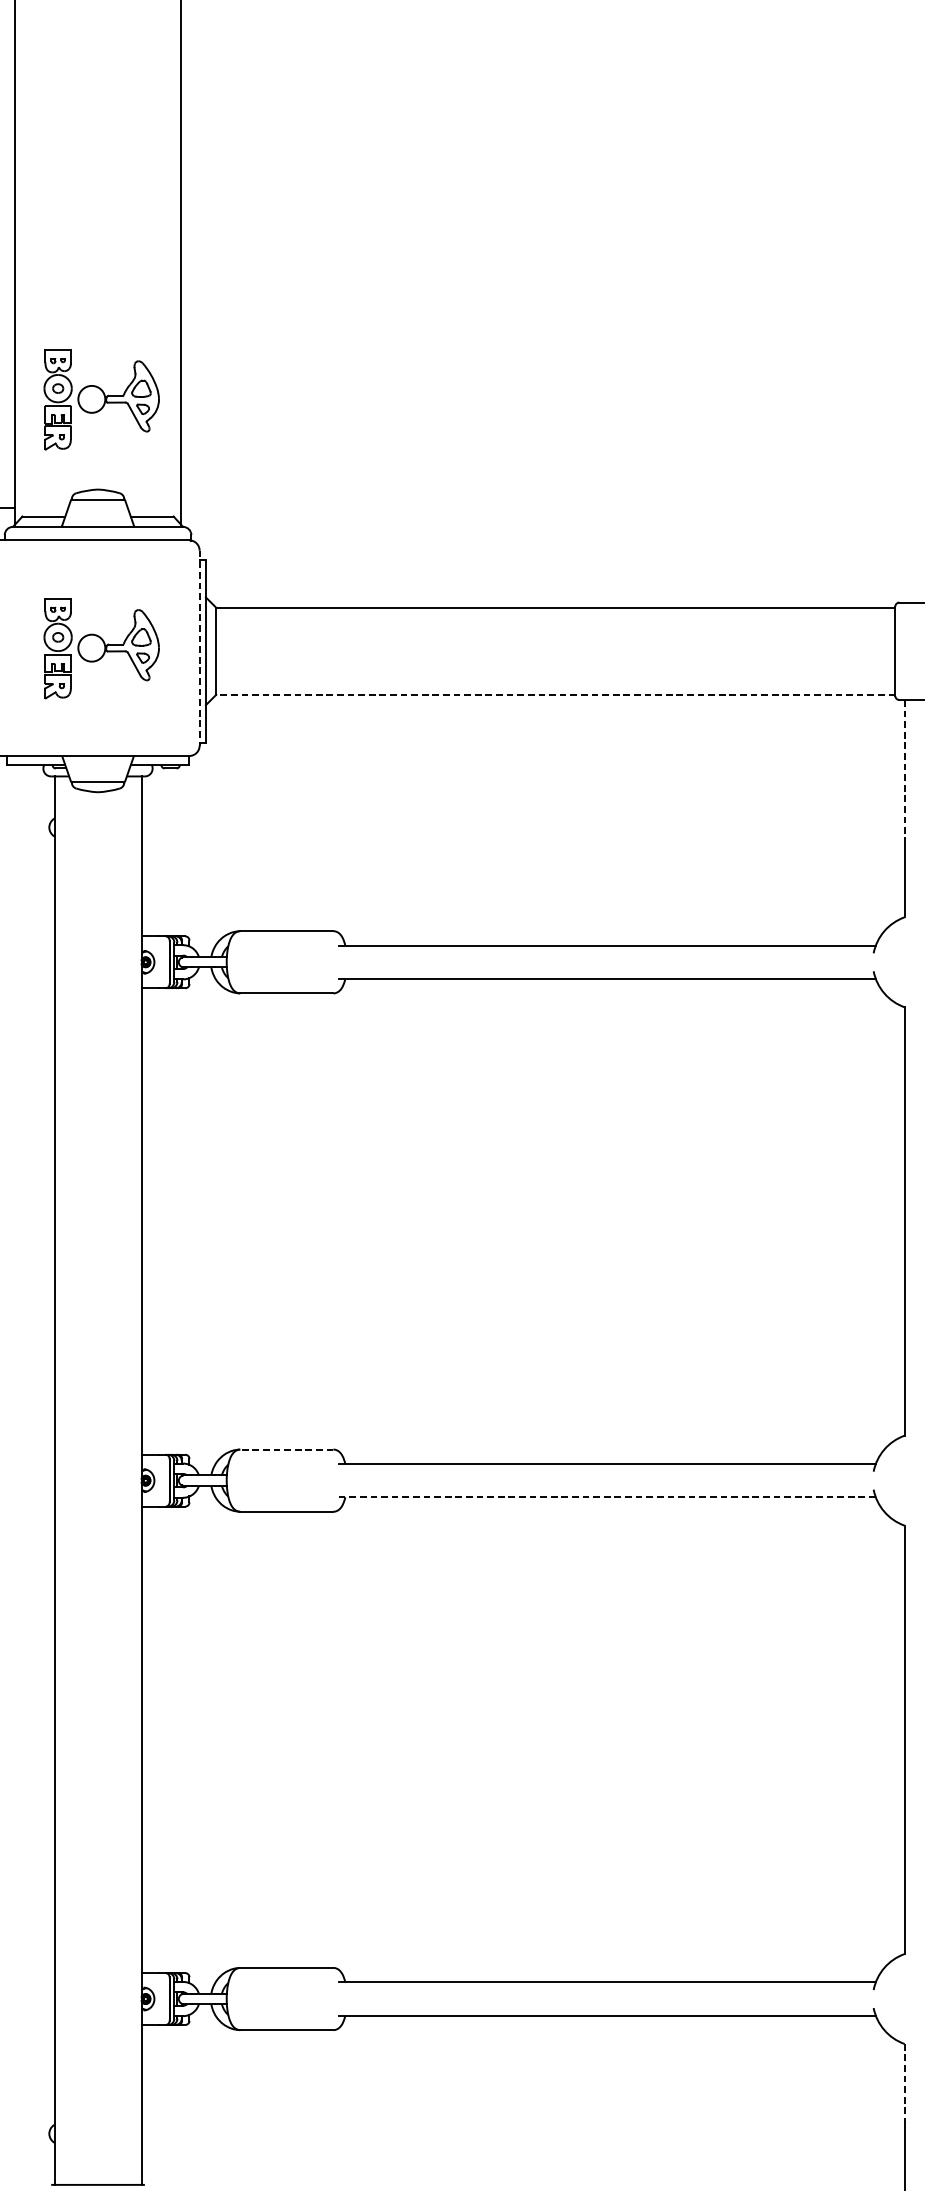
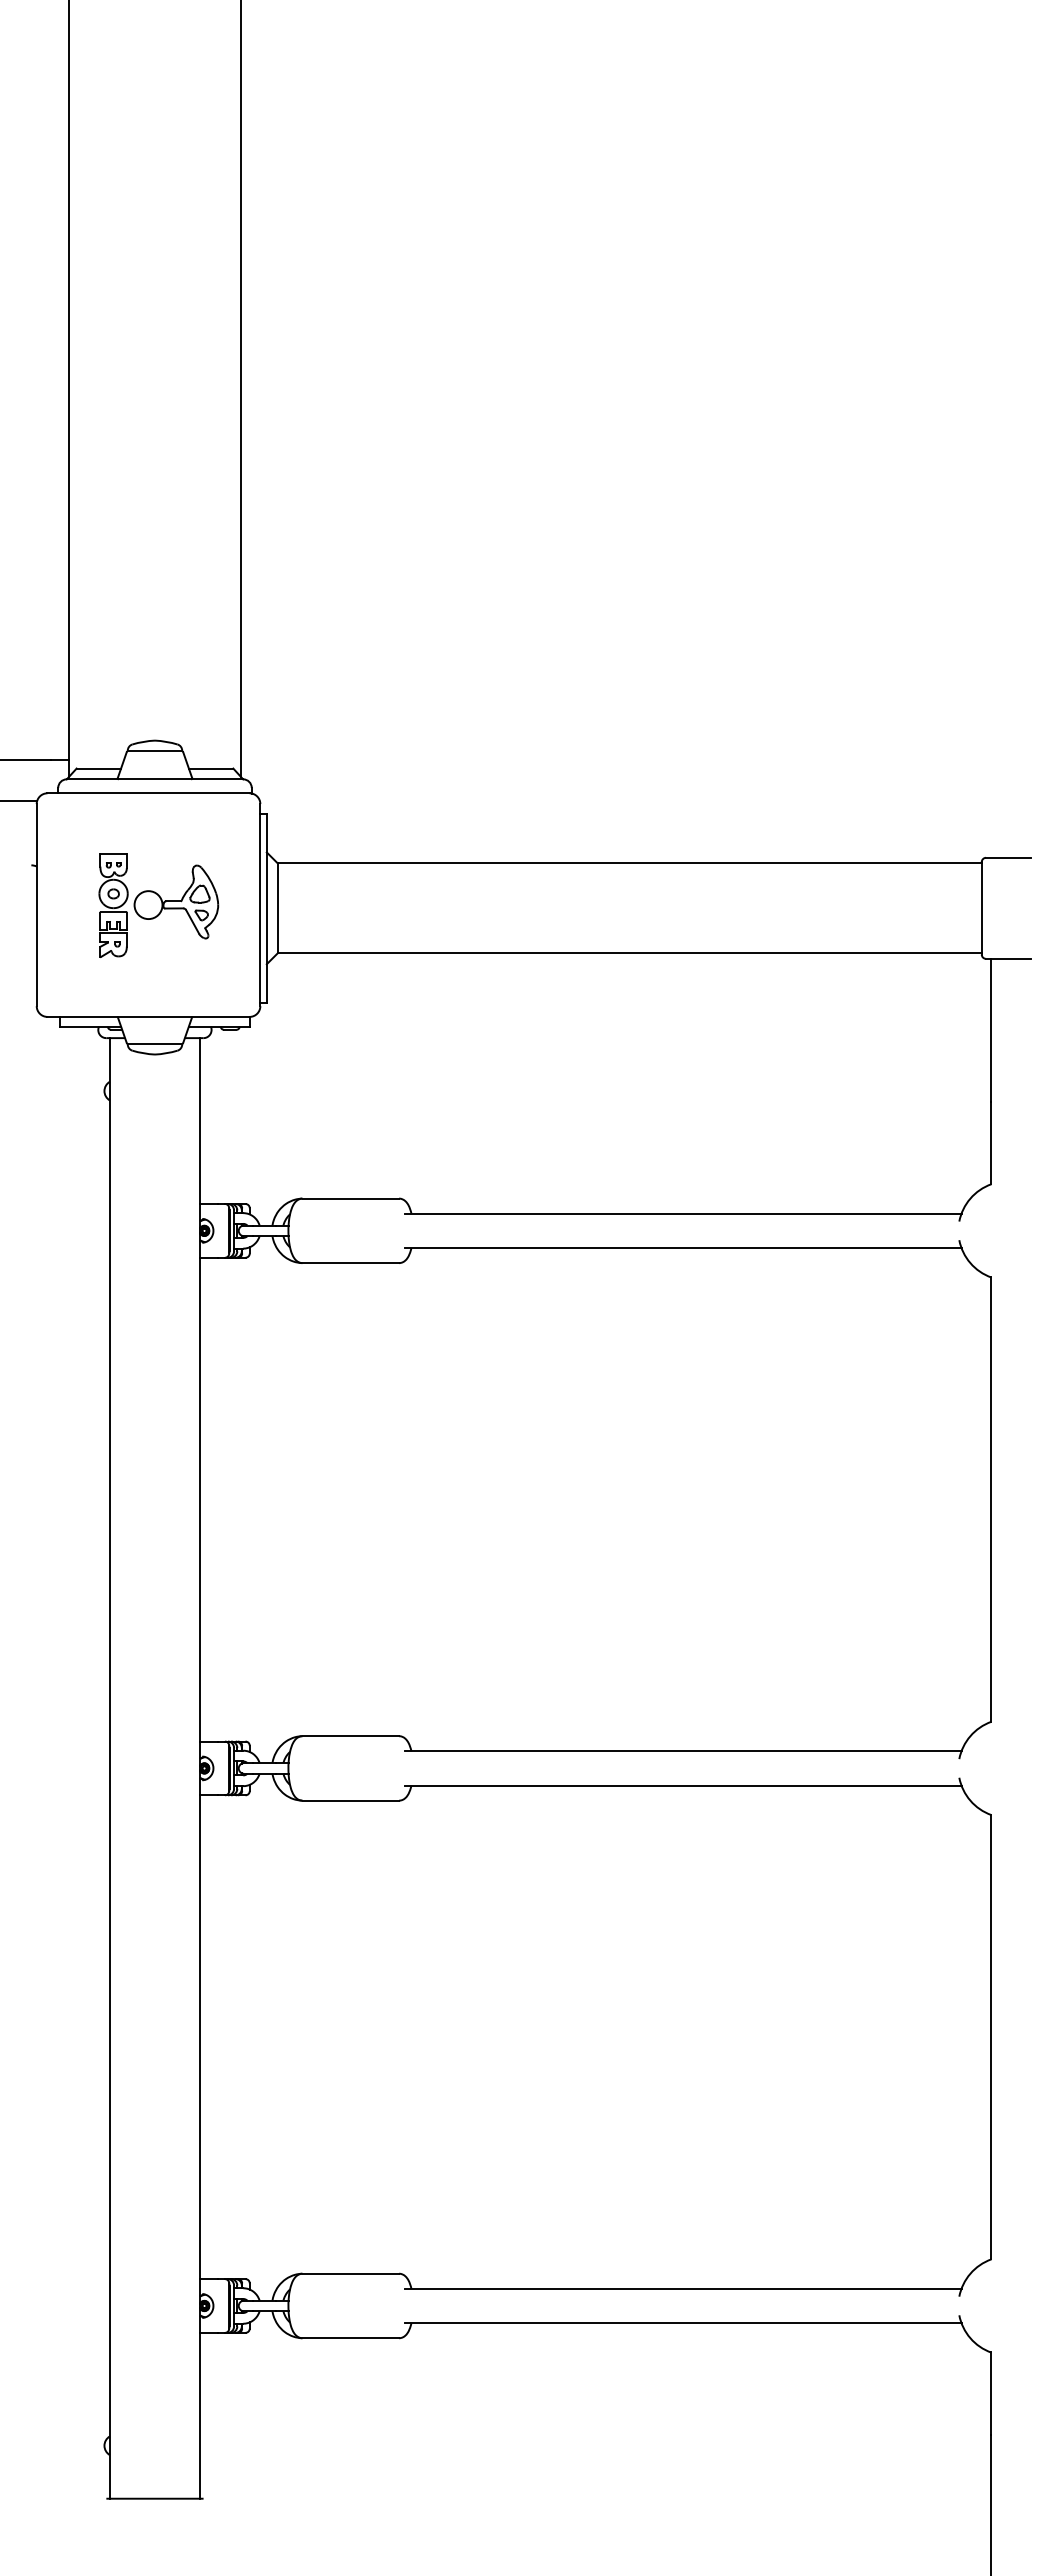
part: (101, 399) -> (158, 647), removed
line: (199, 648) -> (260, 905), dashed -> solid
line: (555, 694) -> (629, 953), dashed -> solid
line: (904, 769) -> (991, 1030), dashed -> solid
line: (286, 1449) -> (350, 1736), dashed -> solid
line: (606, 1497) -> (682, 1785), dashed -> solid
line: (904, 2084) -> (991, 2394), dashed -> solid

